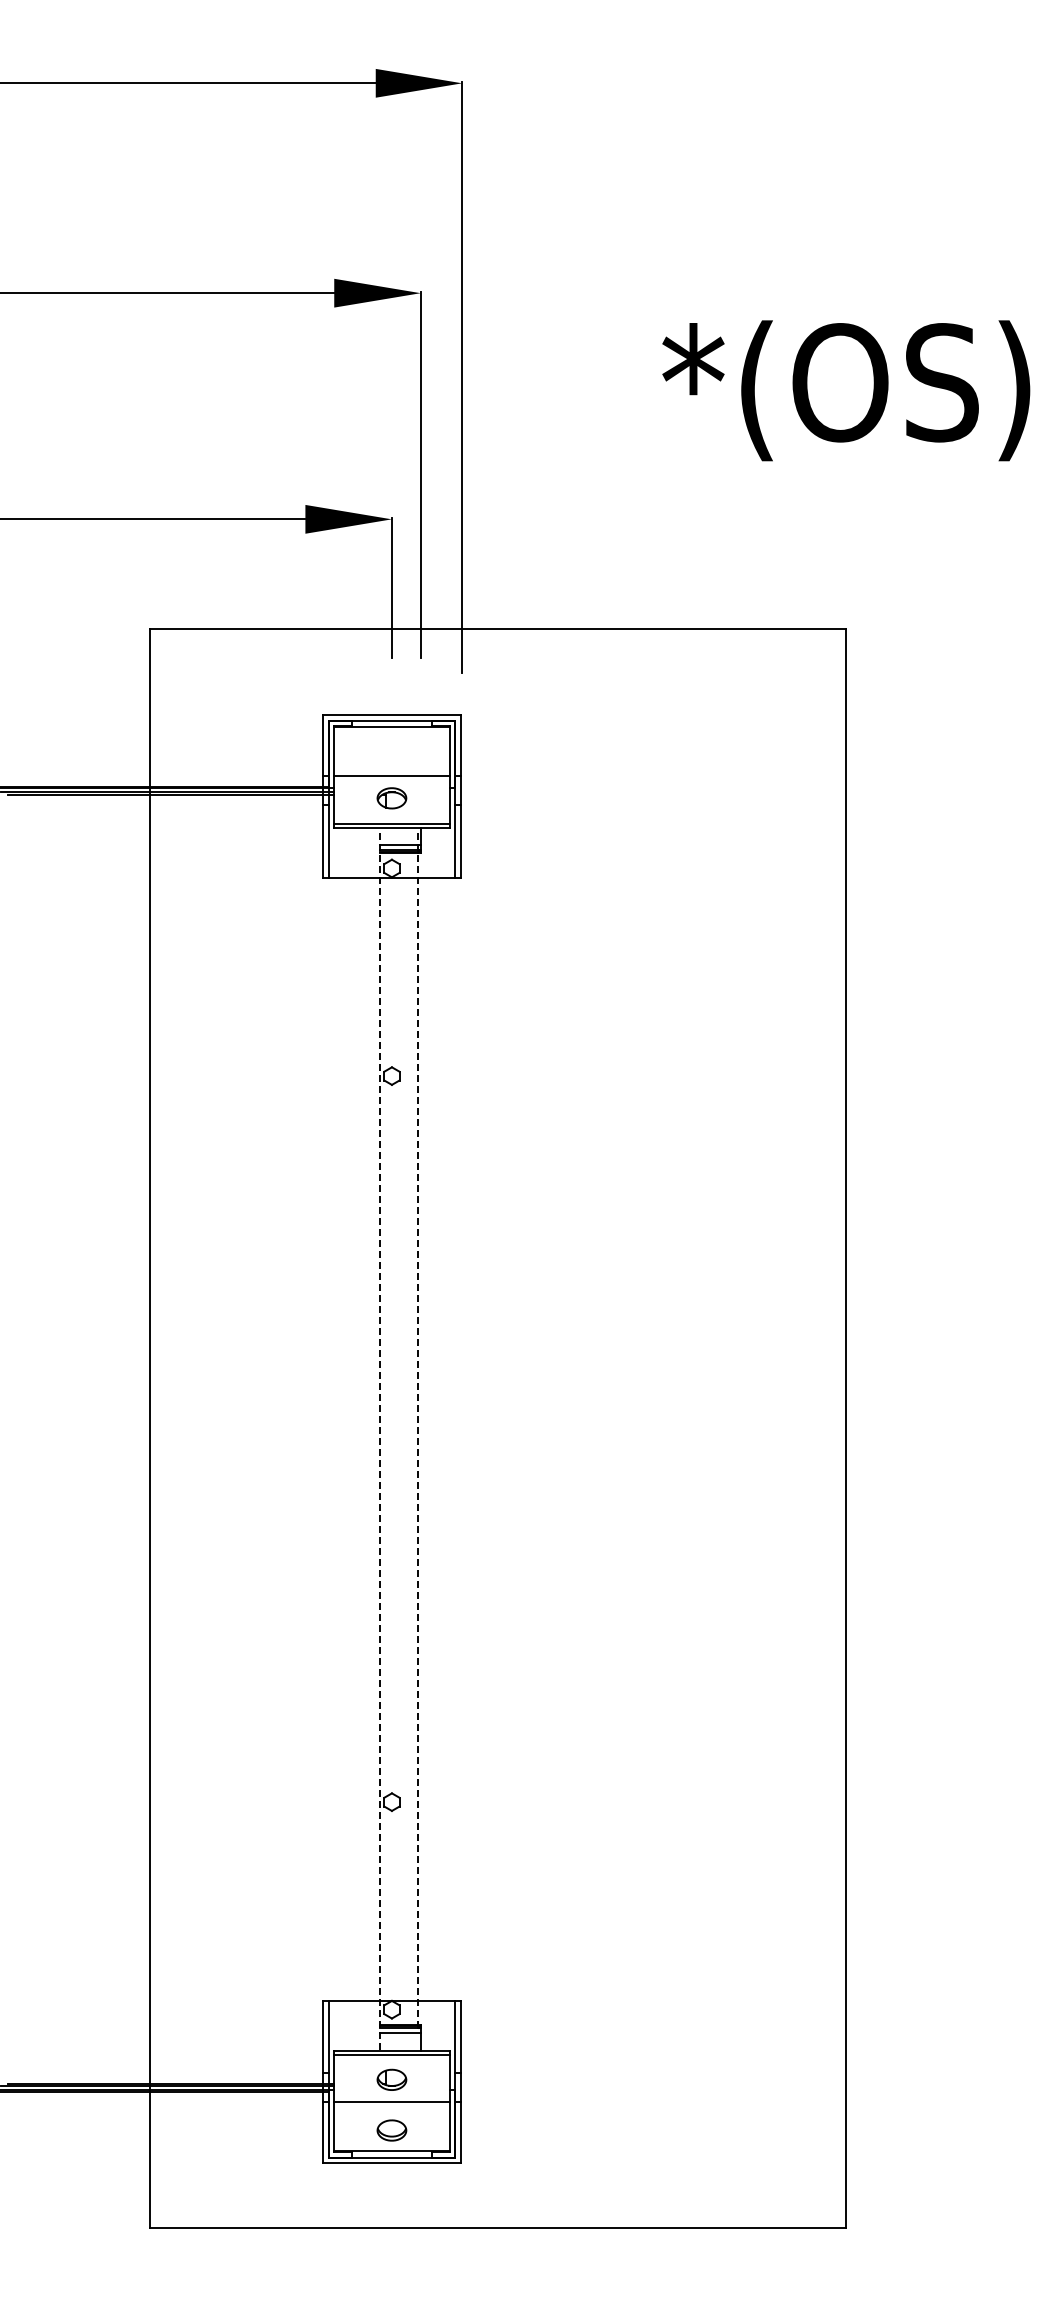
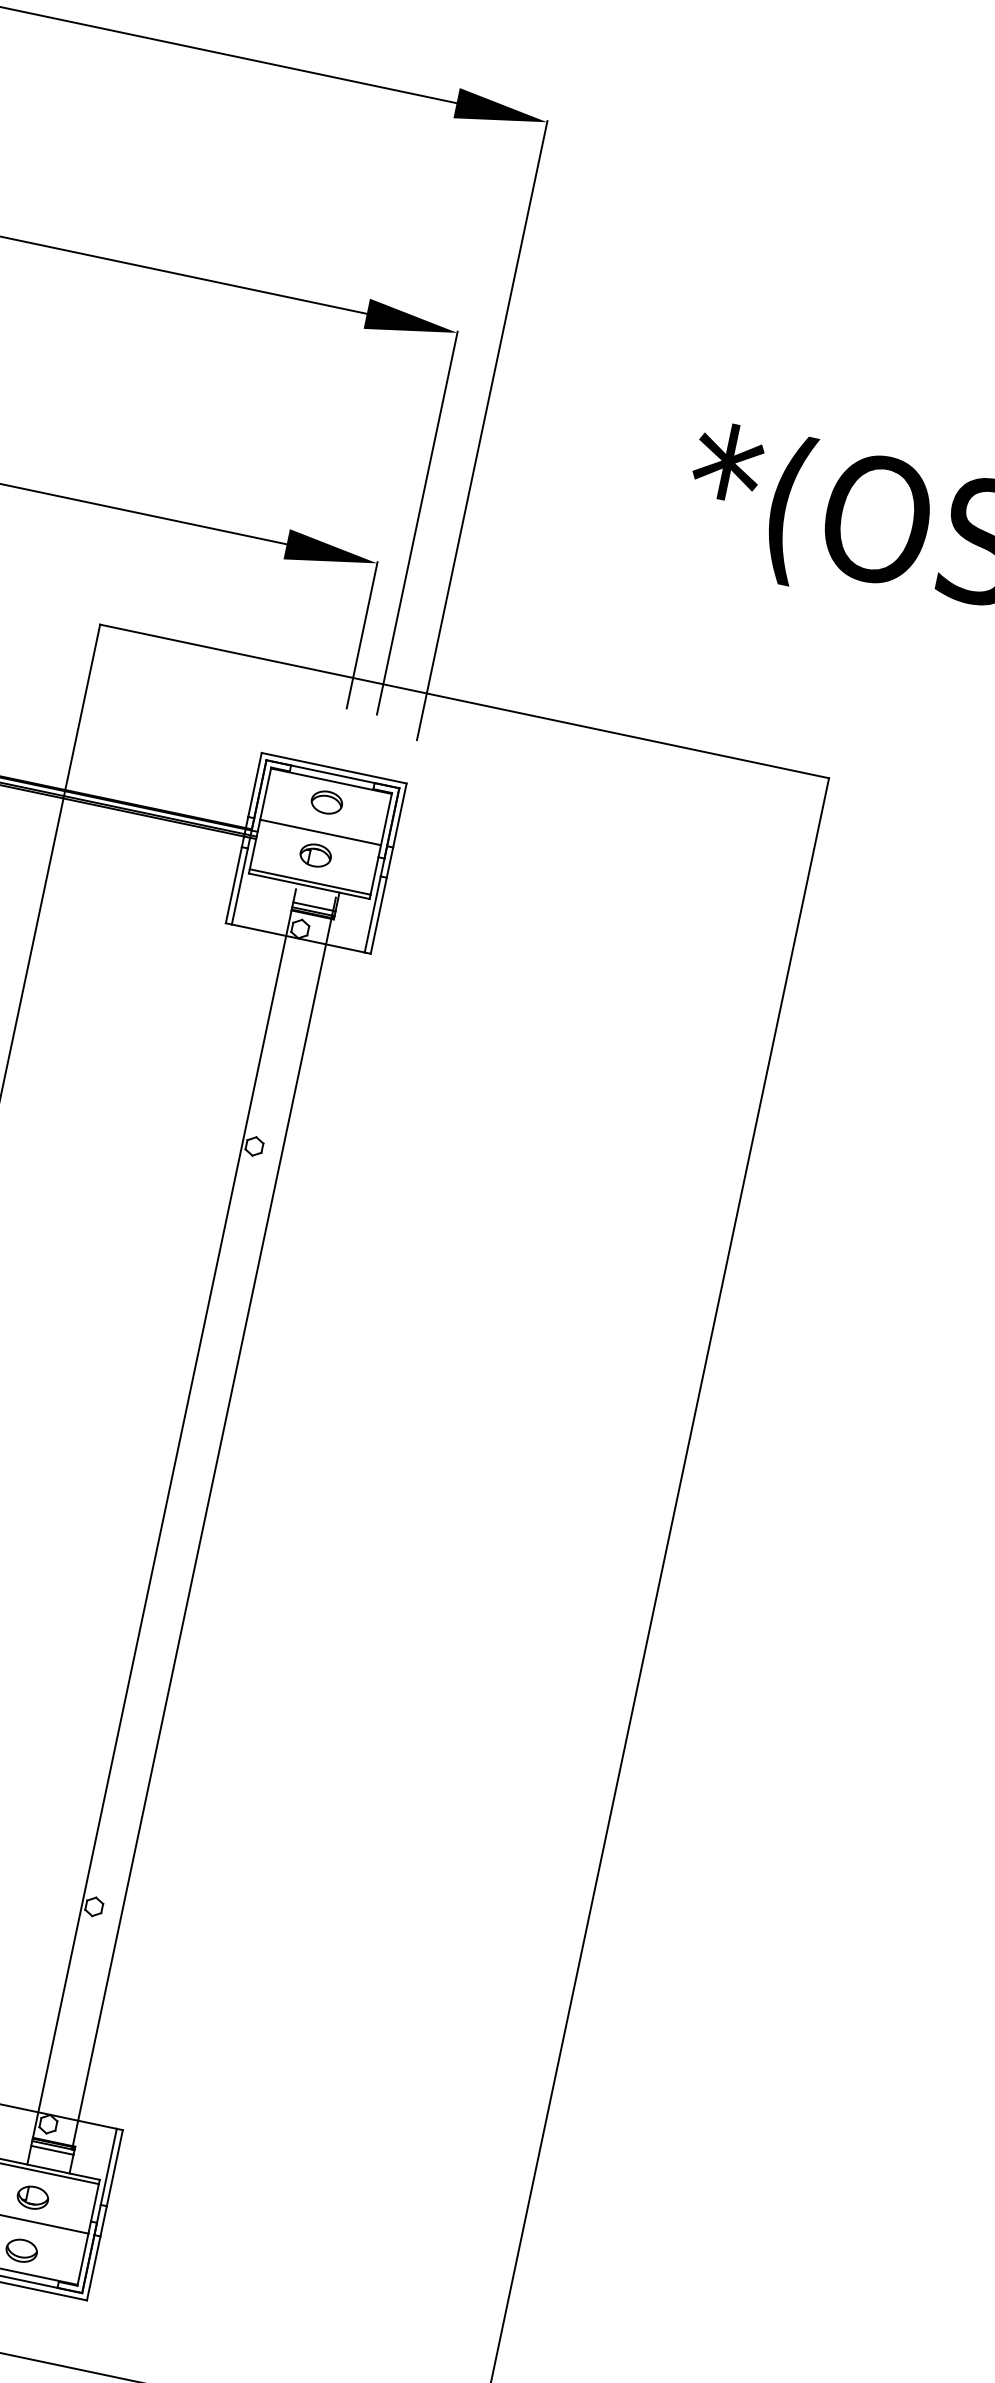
part: (391, 747) -> (326, 802), added
line: (418, 1429) -> (204, 1522), dashed -> solid
line: (380, 1441) -> (161, 1526), dashed -> solid

